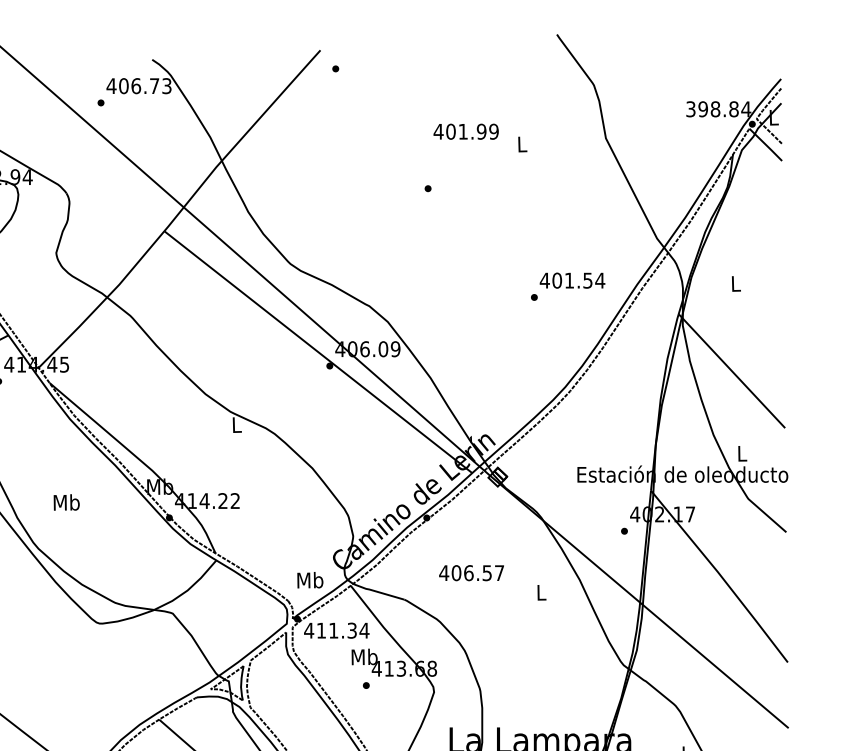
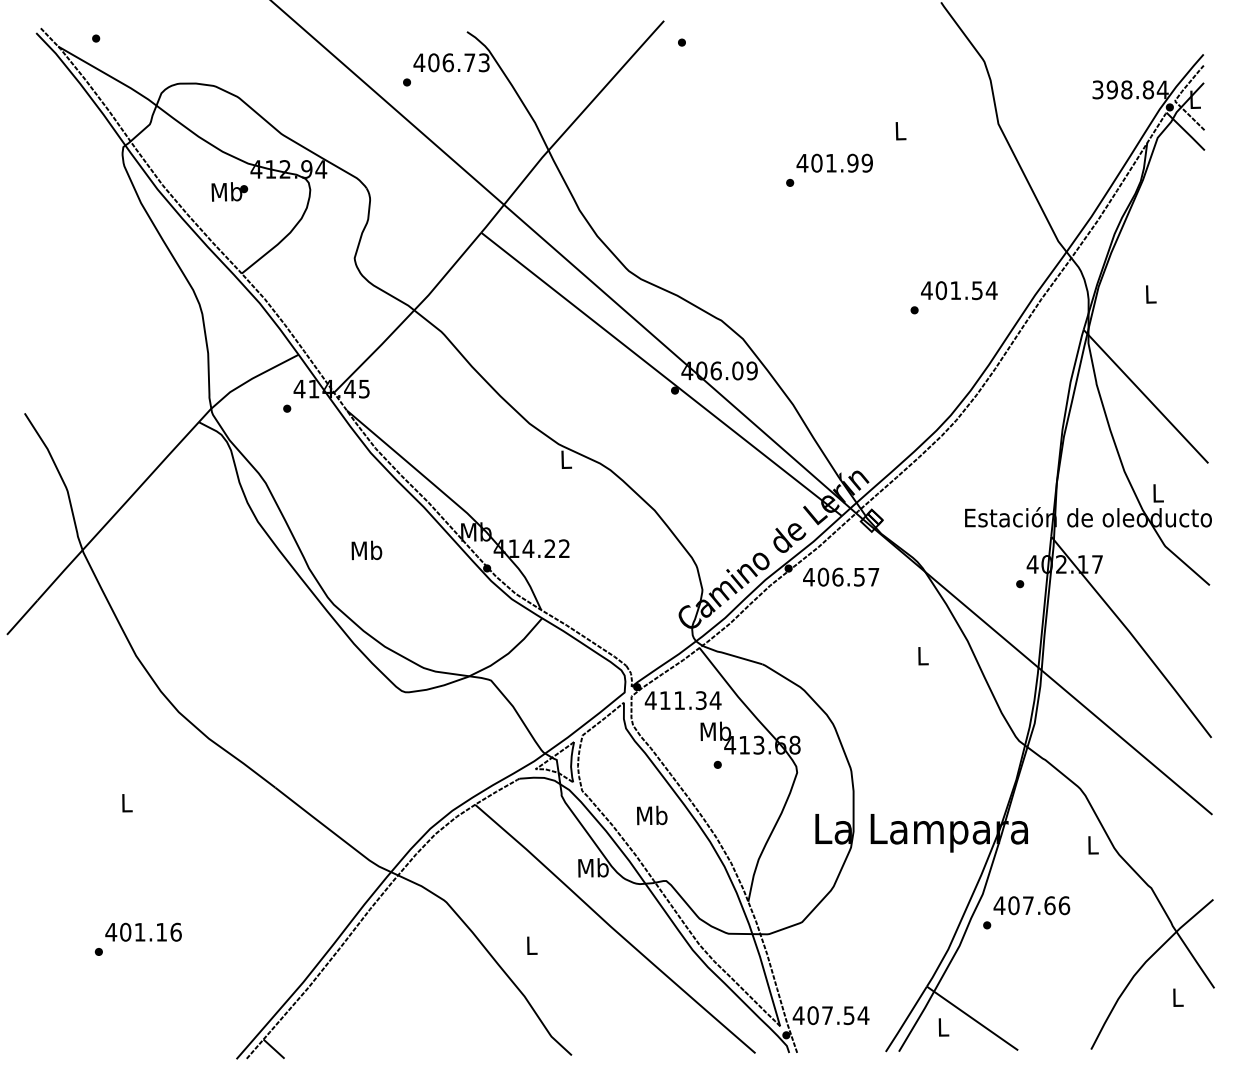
text: (465, 131) -> (834, 162), moved
text: (471, 572) -> (841, 576), moved
text: (310, 580) -> (652, 815), moved

